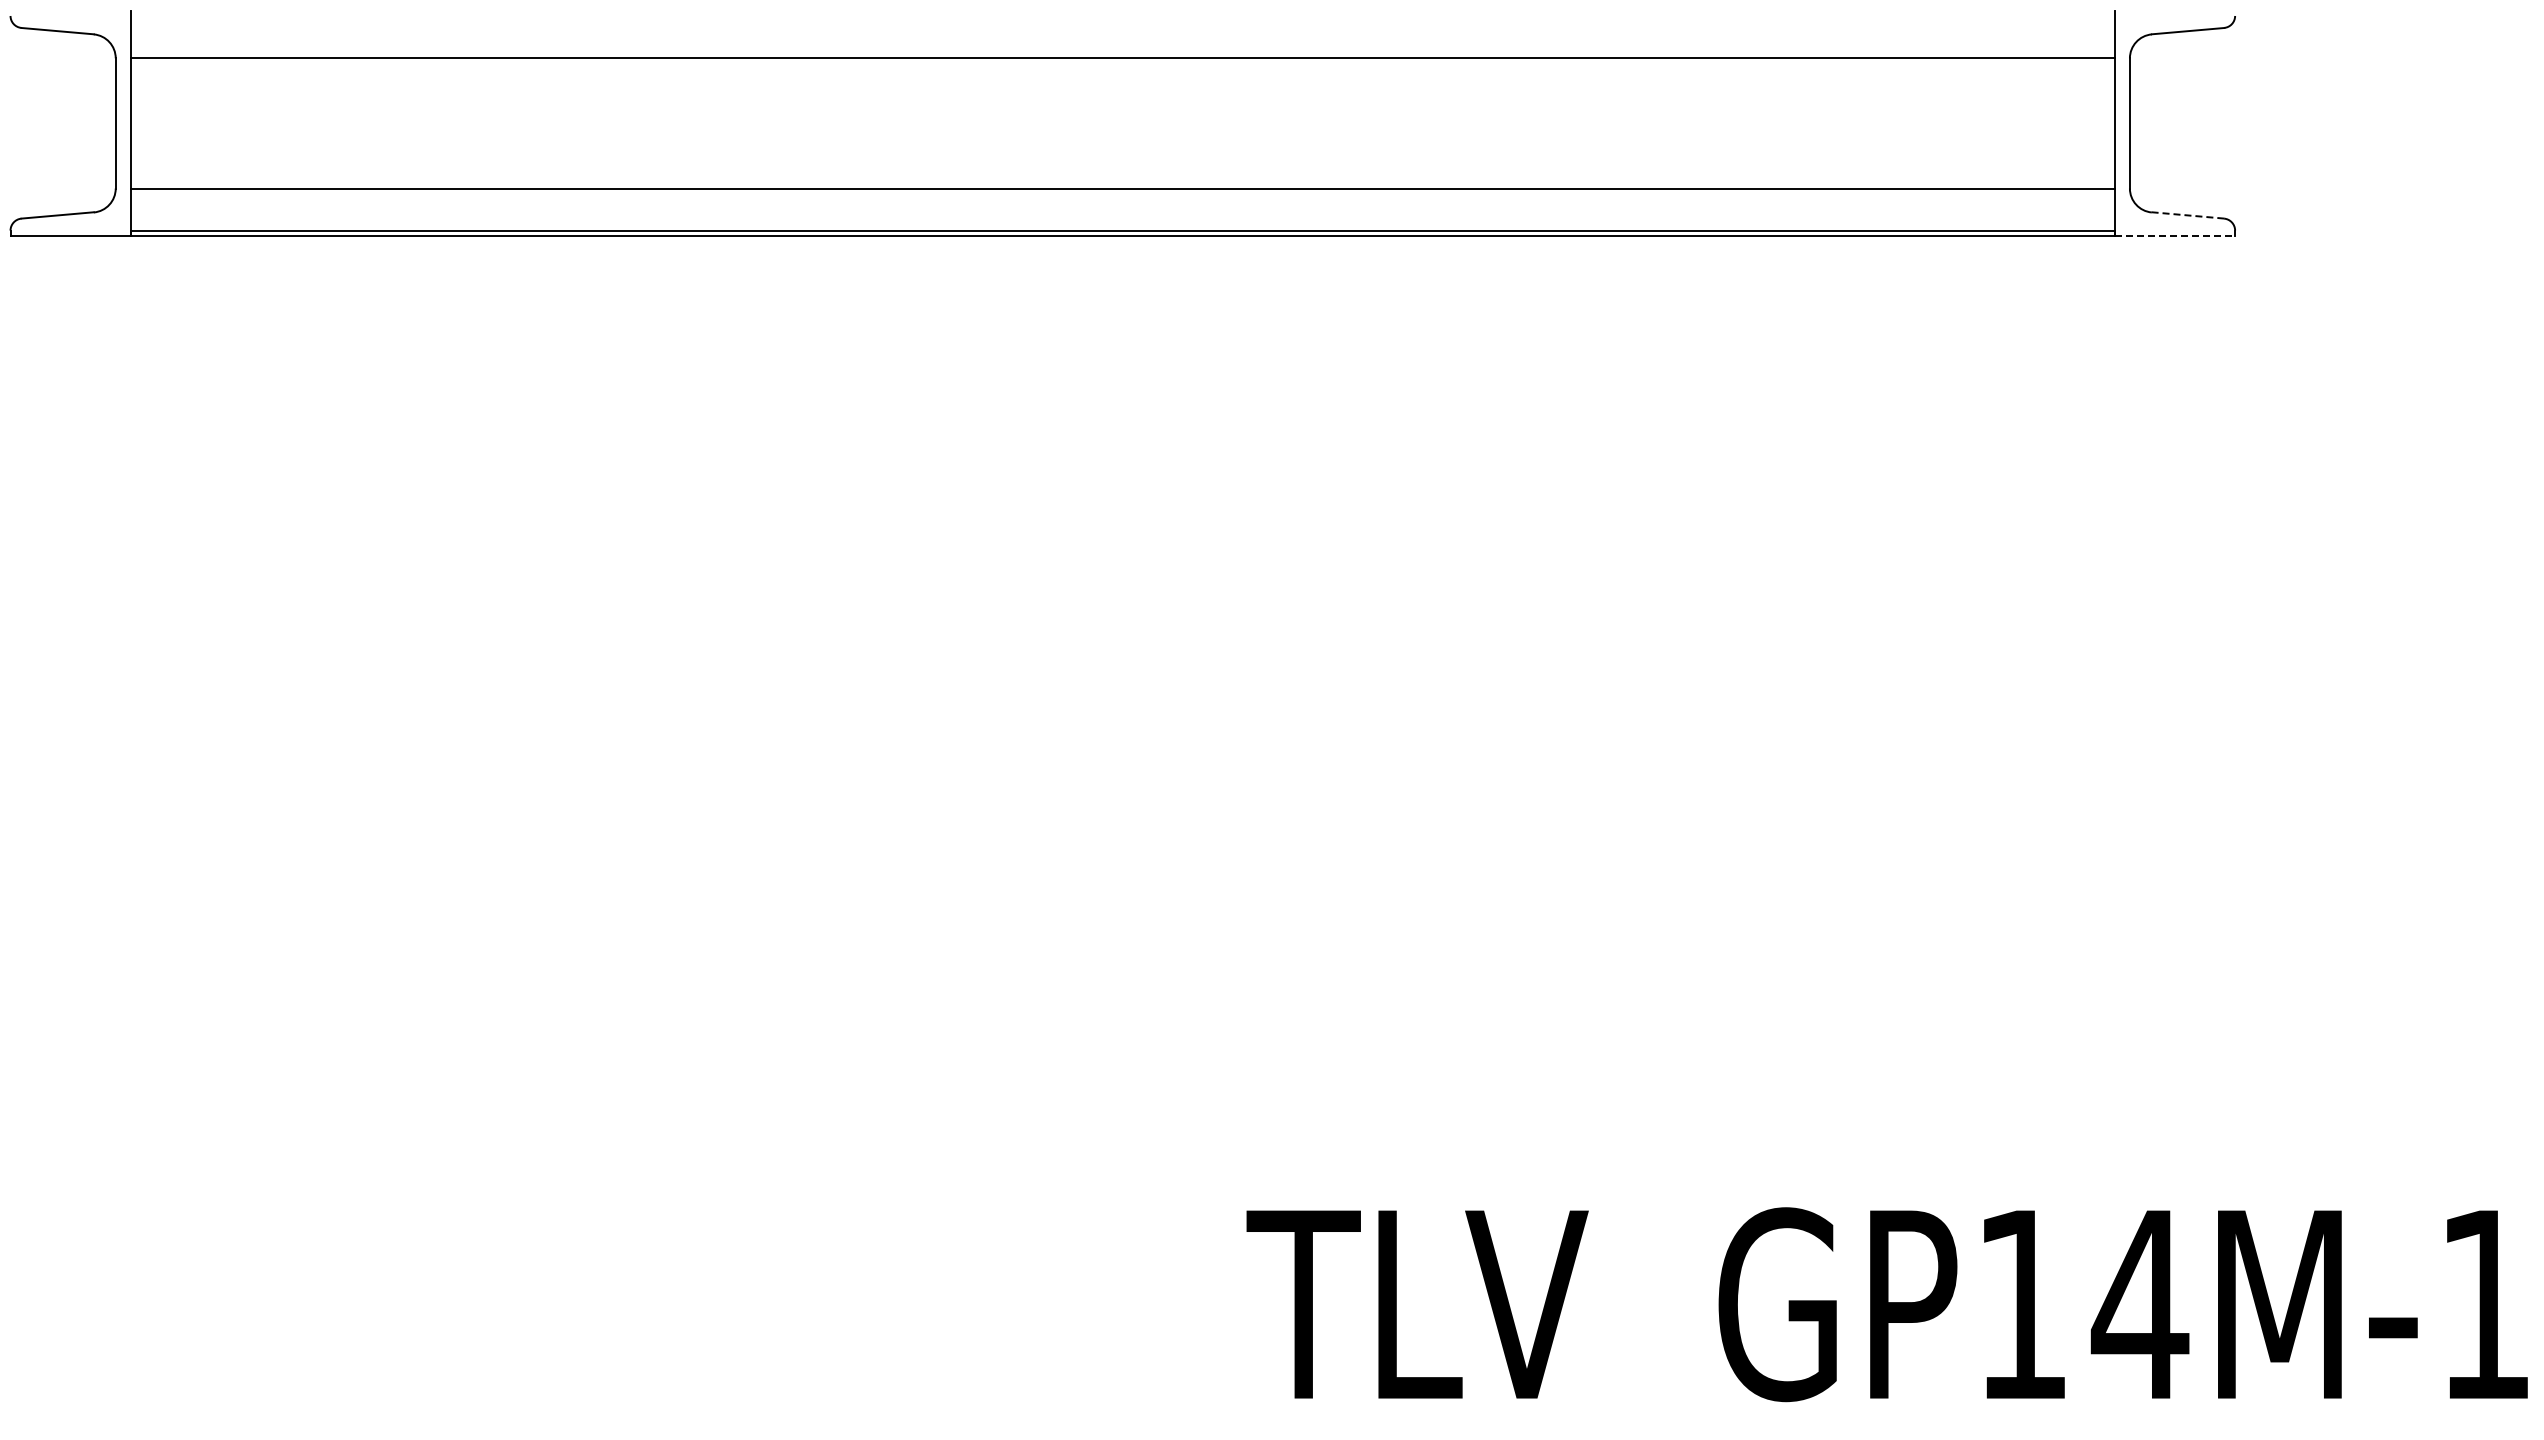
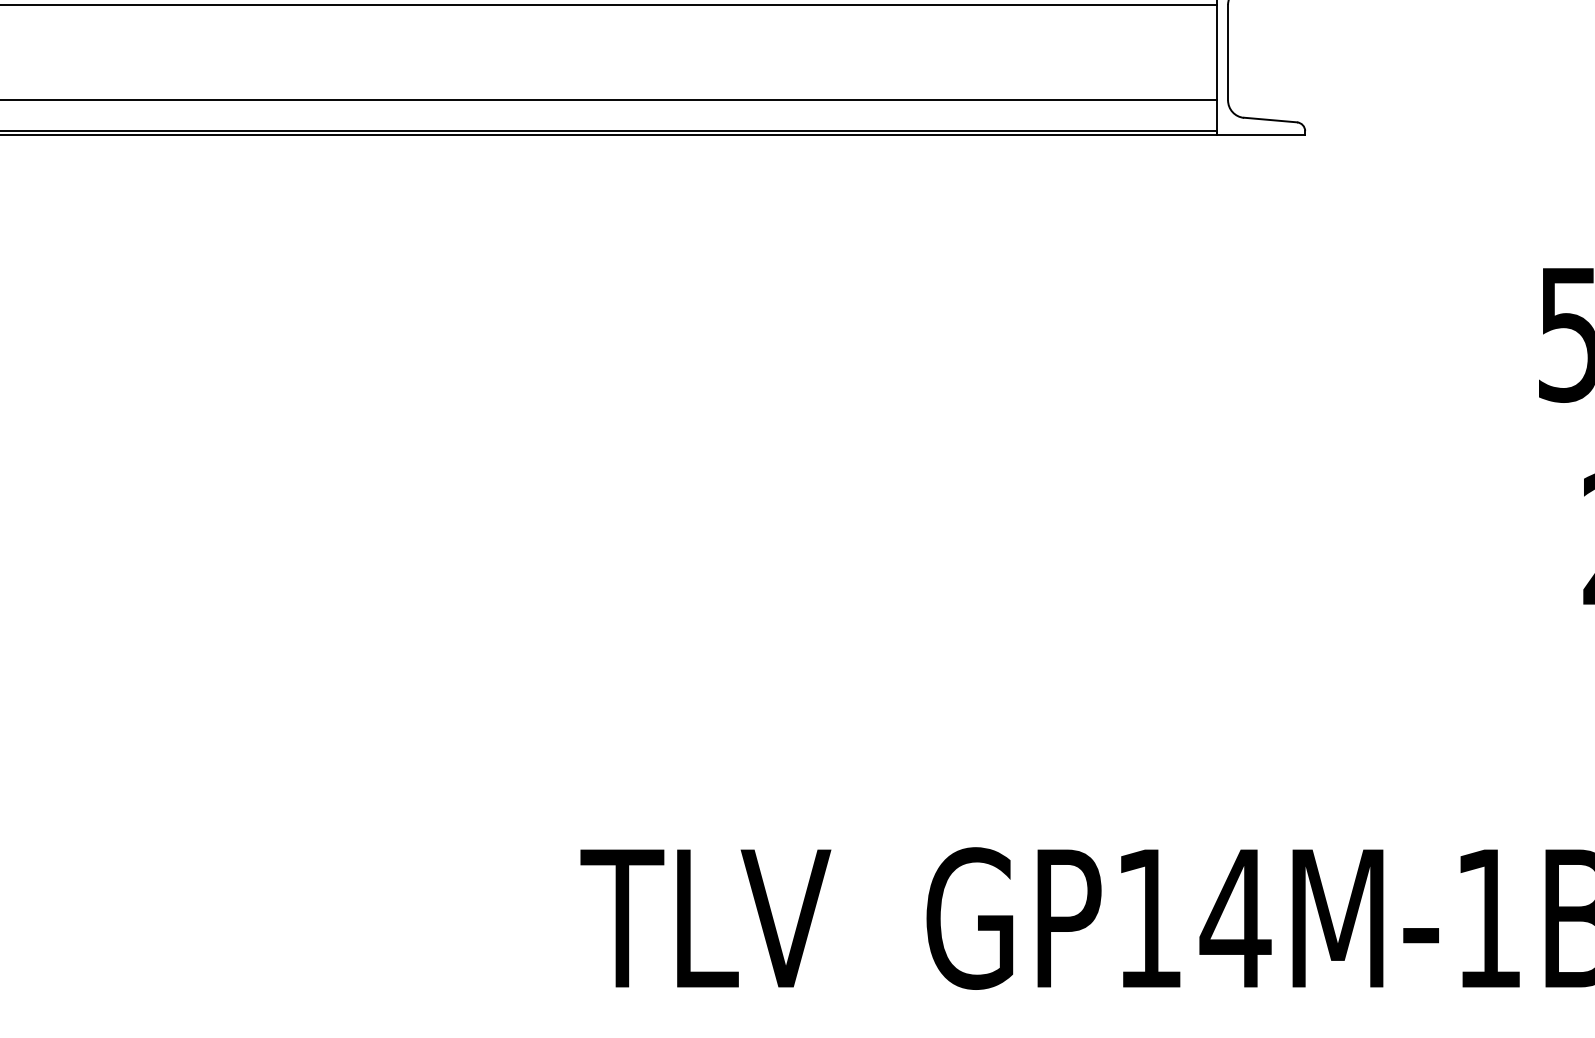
line: (2187, 215) -> (1270, 120), dashed -> solid
line: (2175, 236) -> (1261, 135), dashed -> solid

